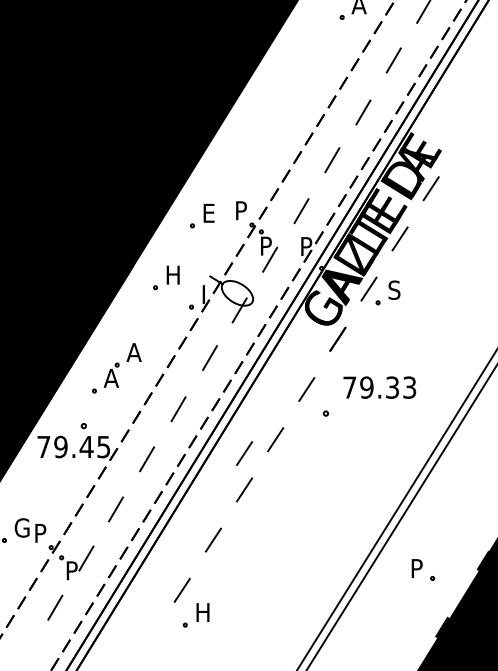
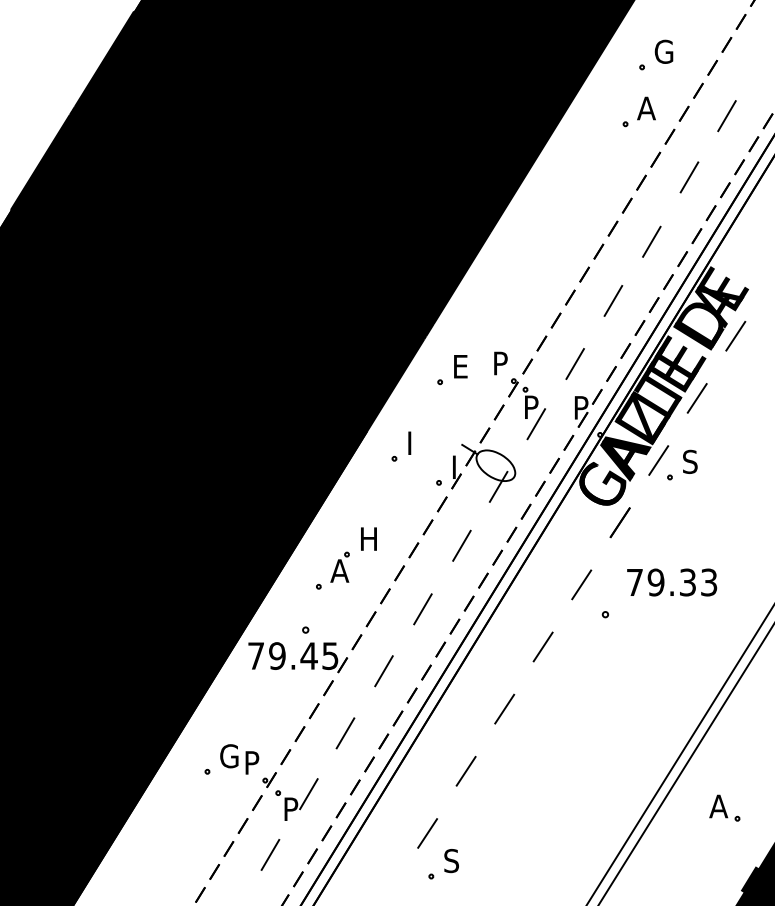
text: (174, 274) -> (417, 442), H -> I
text: (133, 352) -> (367, 538), A -> H
line: (244, 453) -> (504, 663), removed
text: (417, 568) -> (718, 806), P -> A
text: (202, 612) -> (452, 860), H -> S

